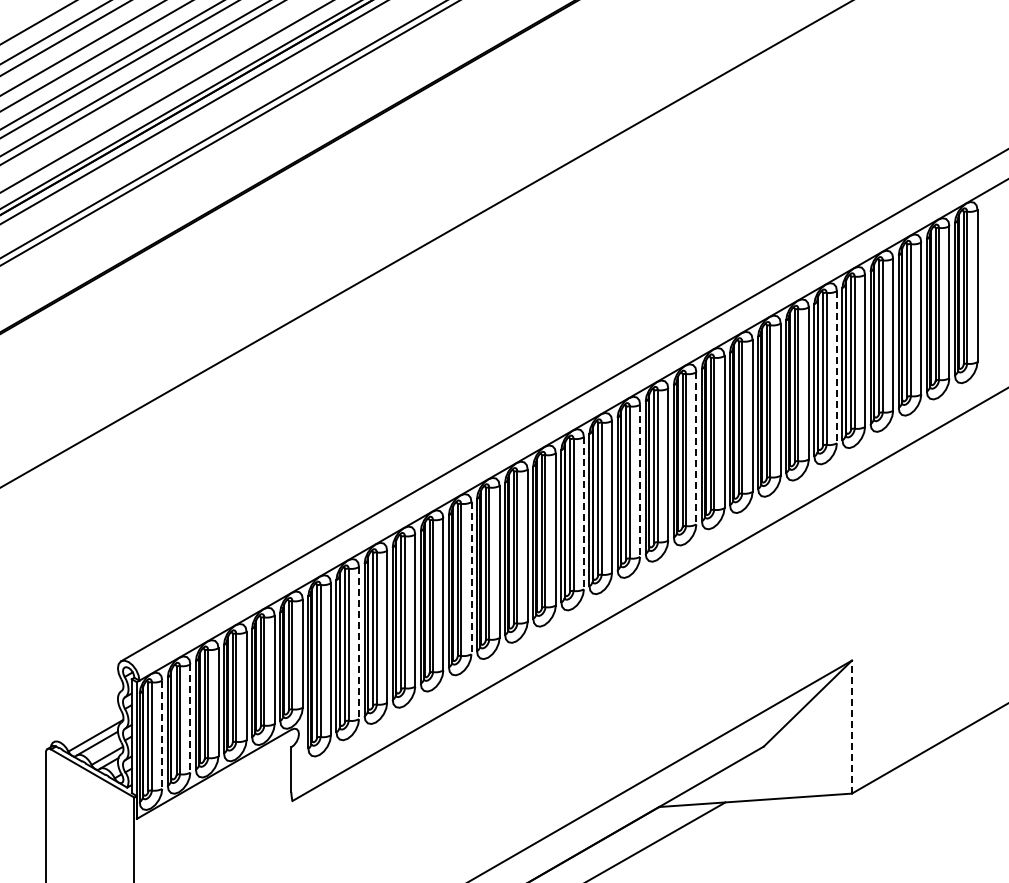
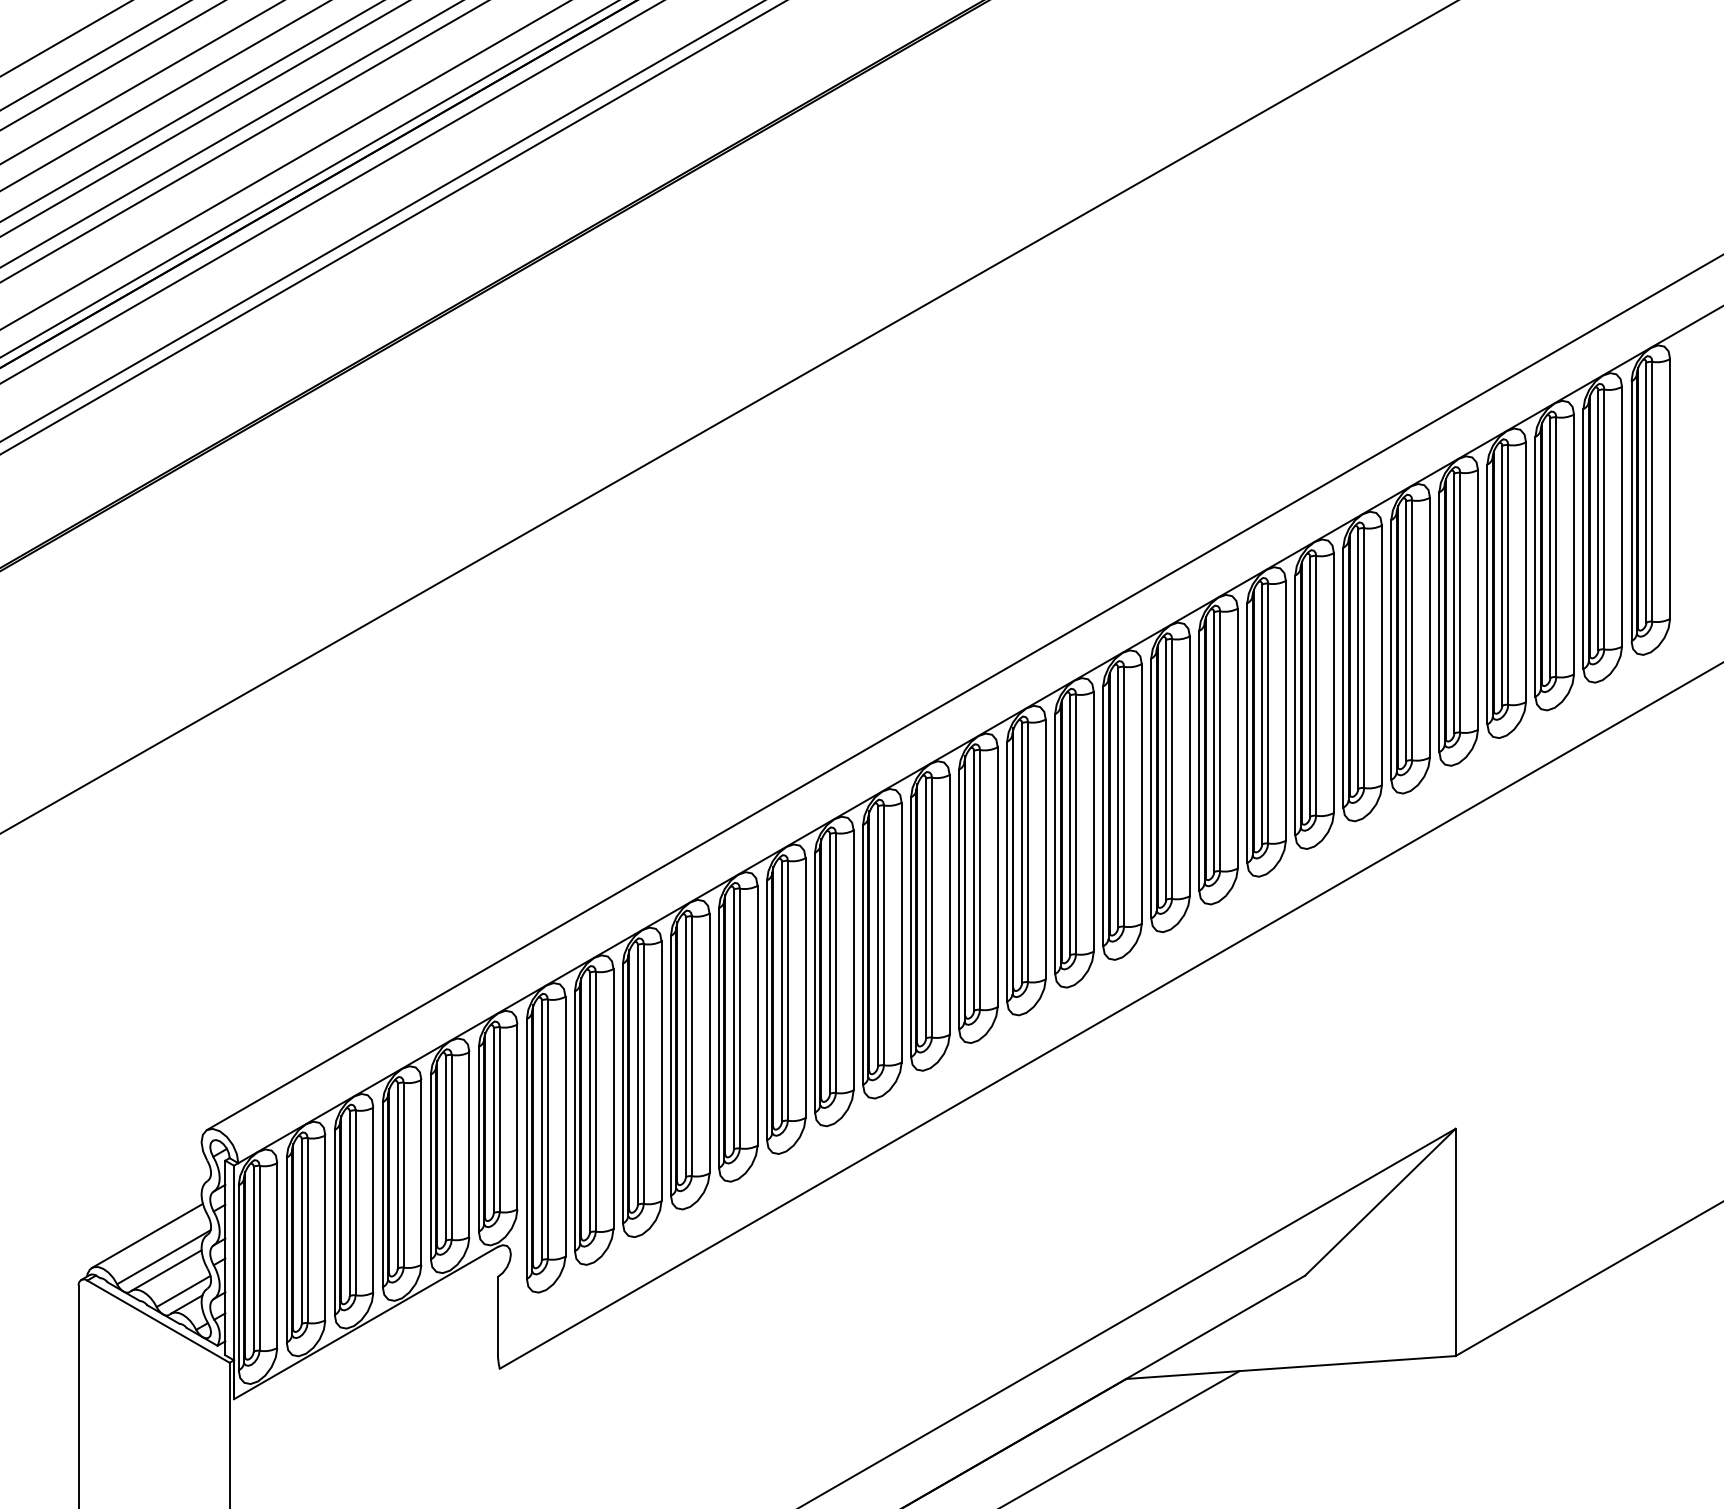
line: (836, 367) -> (1429, 628), dashed -> solid
line: (696, 448) -> (1190, 766), dashed -> solid
line: (640, 481) -> (1094, 822), dashed -> solid
line: (583, 513) -> (996, 877), dashed -> solid
line: (471, 578) -> (805, 988), dashed -> solid
line: (359, 643) -> (614, 1099), dashed -> solid
line: (190, 719) -> (325, 1229), dashed -> solid
line: (85, 723) -> (146, 1236), added
line: (851, 727) -> (1454, 1243), dashed -> solid
line: (162, 735) -> (277, 1256), dashed -> solid

